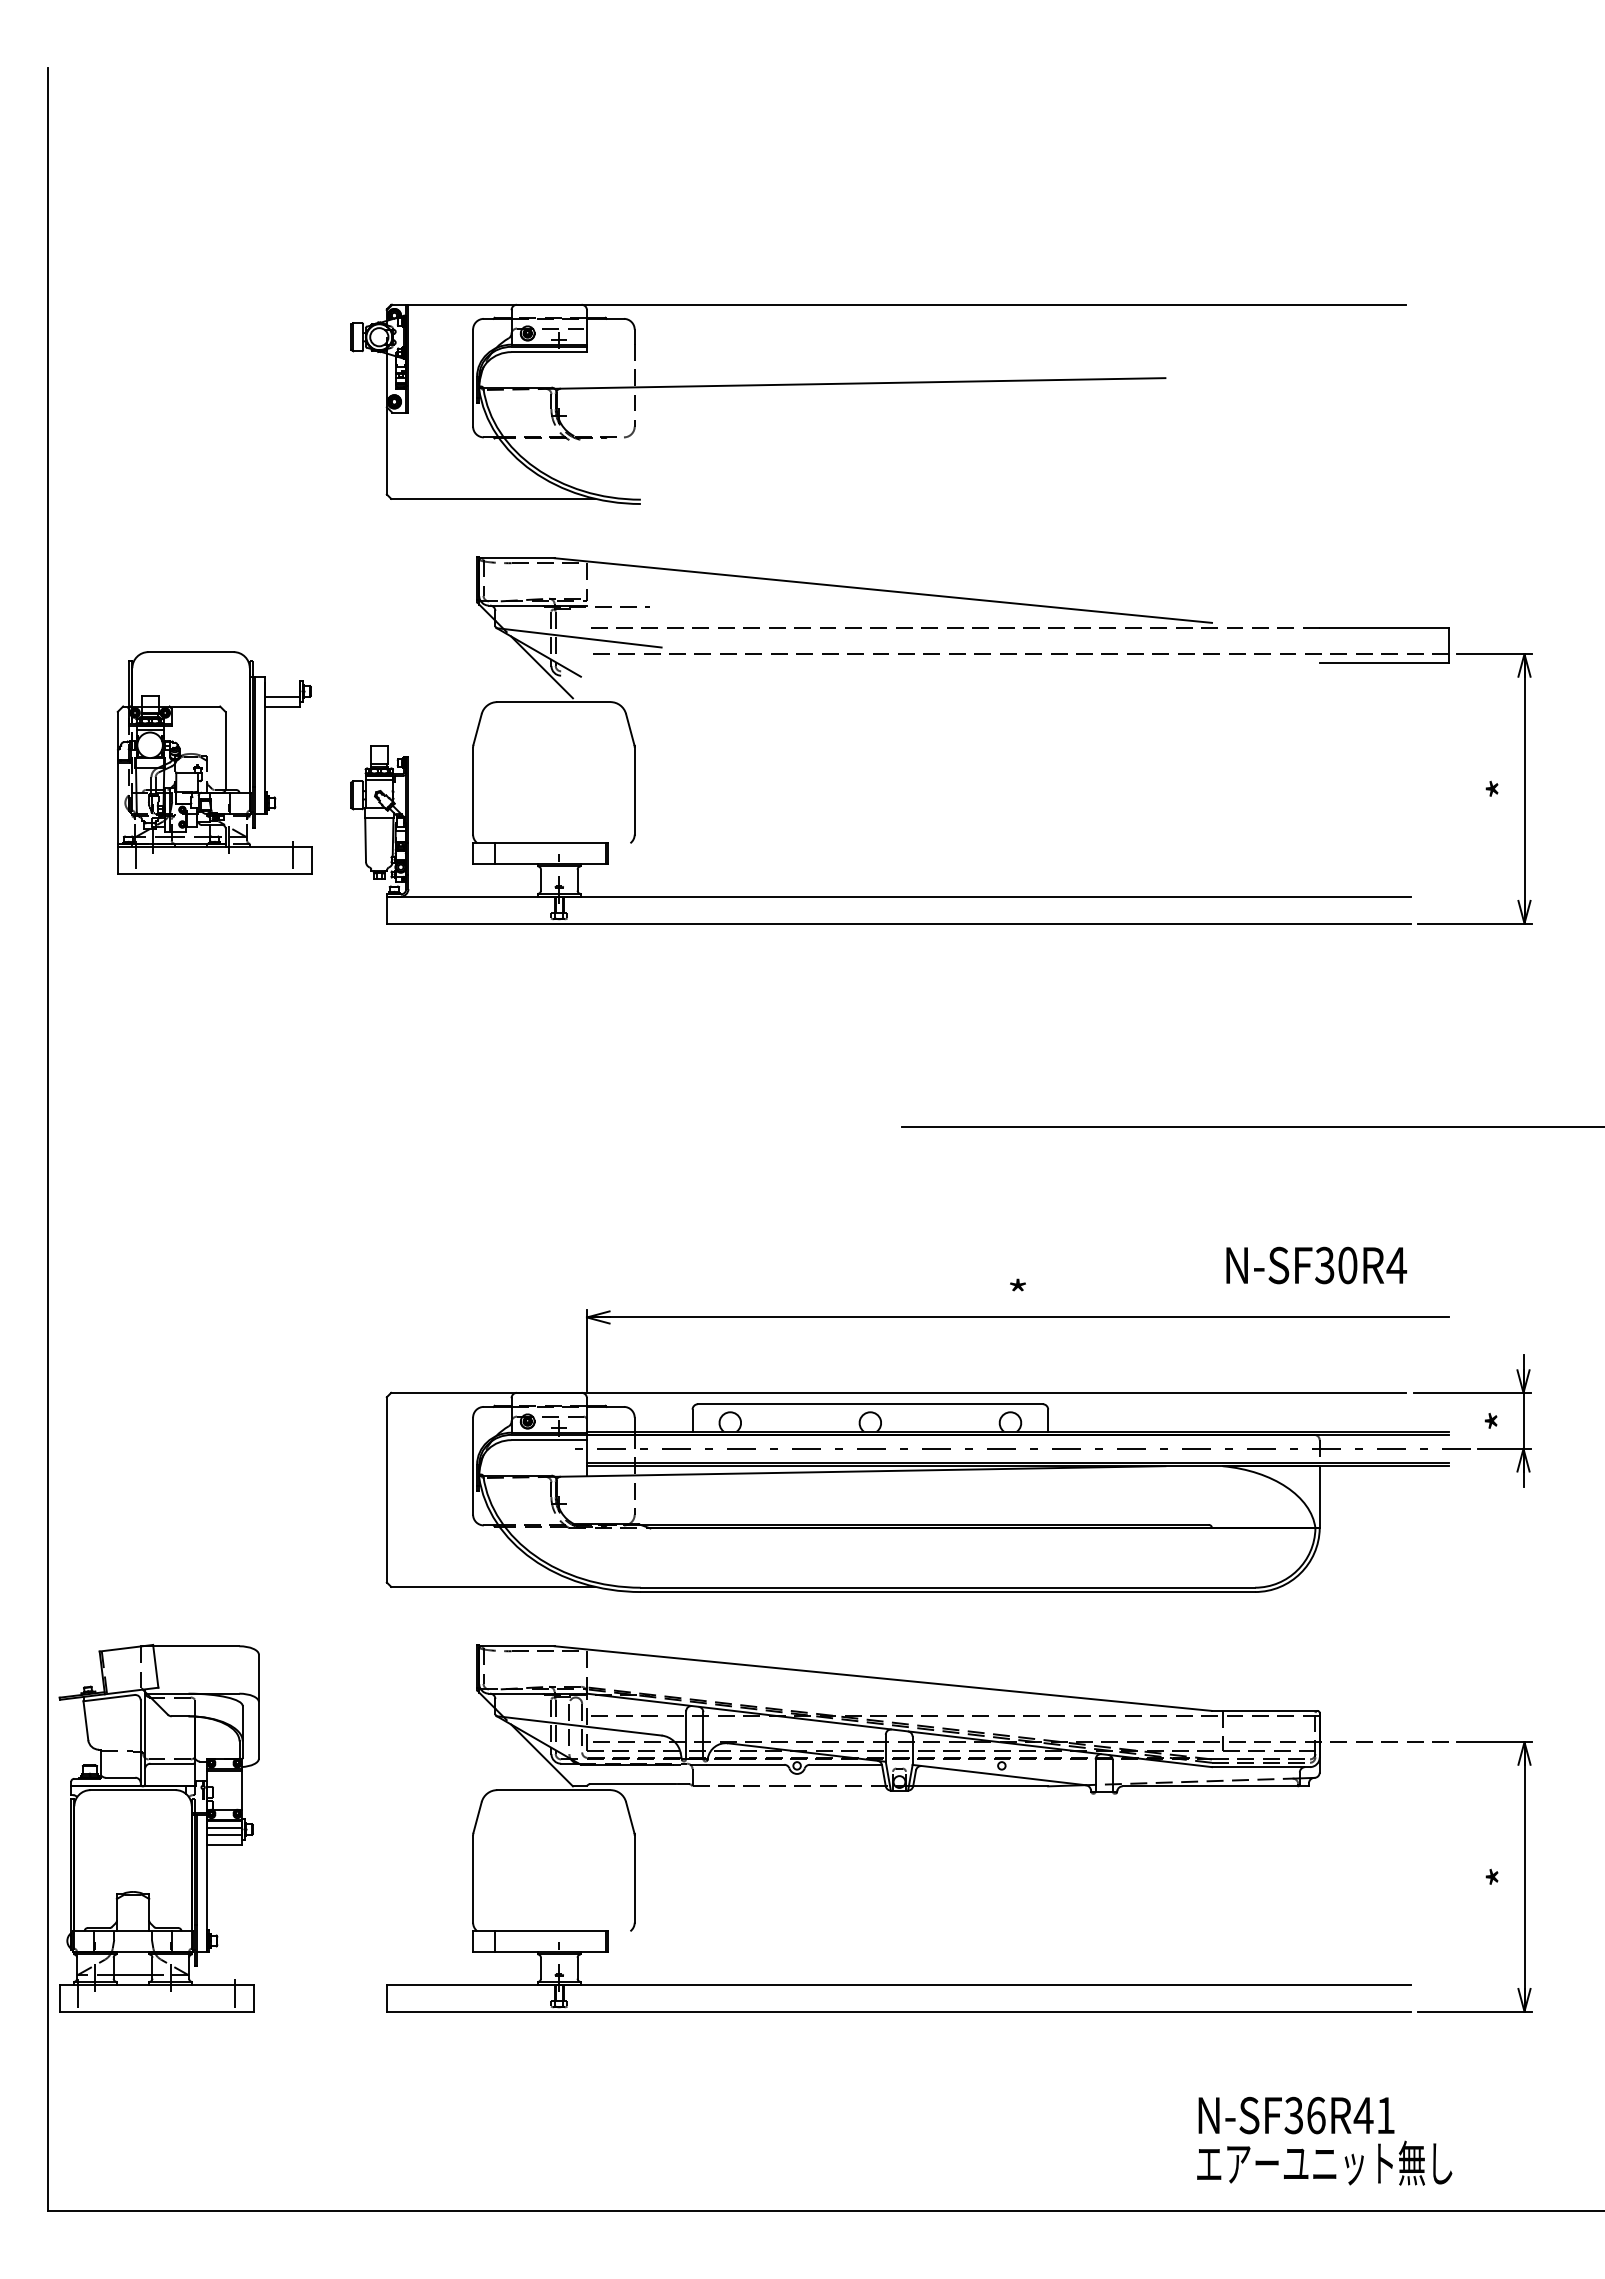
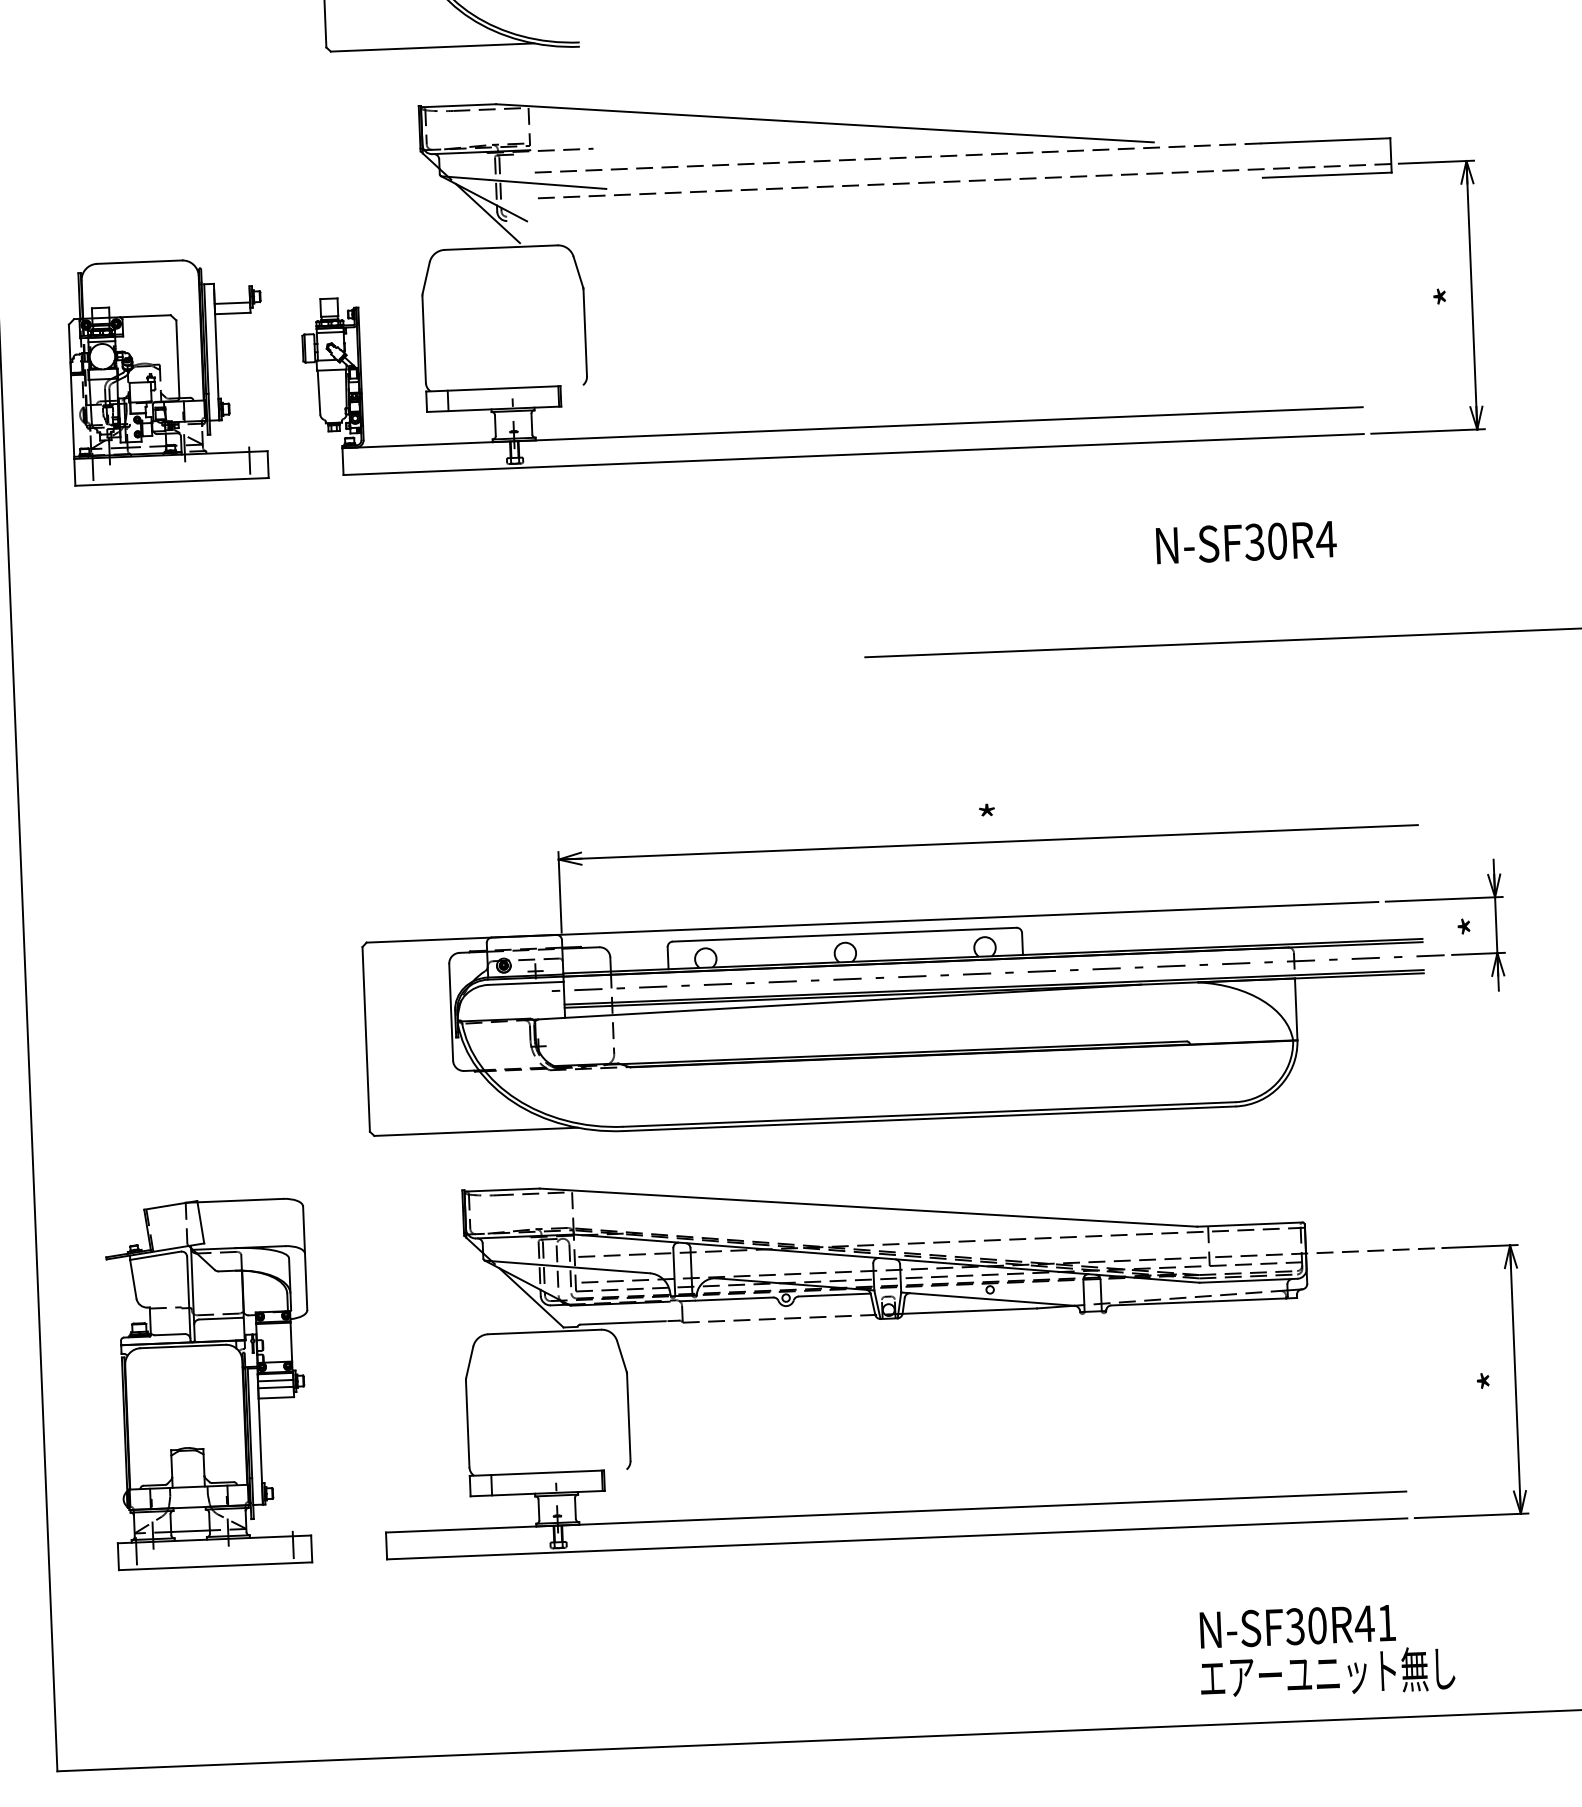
part: (214, 762) -> (167, 371), moved
text: (1316, 1265) -> (1246, 542), moved
part: (158, 1828) -> (209, 1383), moved
text: (1316, 2115) -> (1317, 1625), N-SF36R41 -> N-SF30R41

